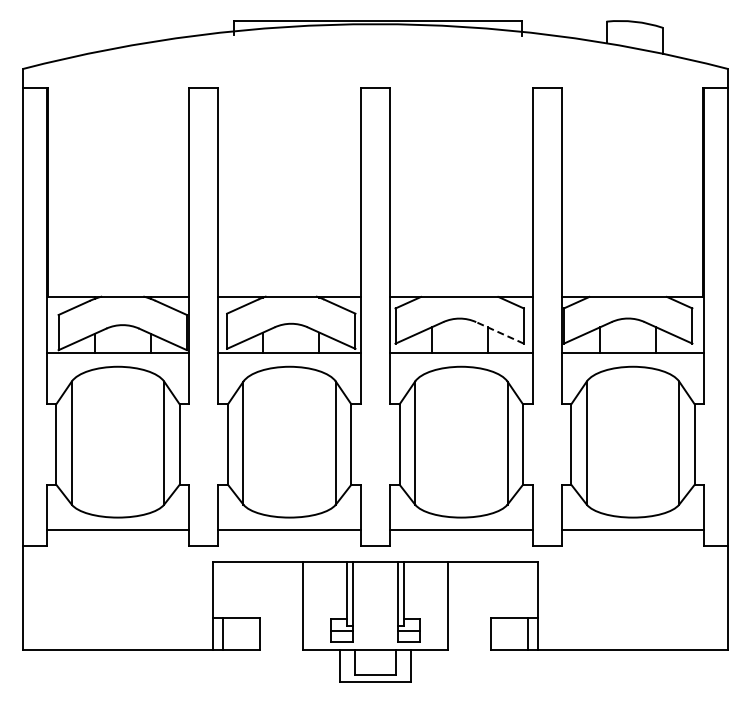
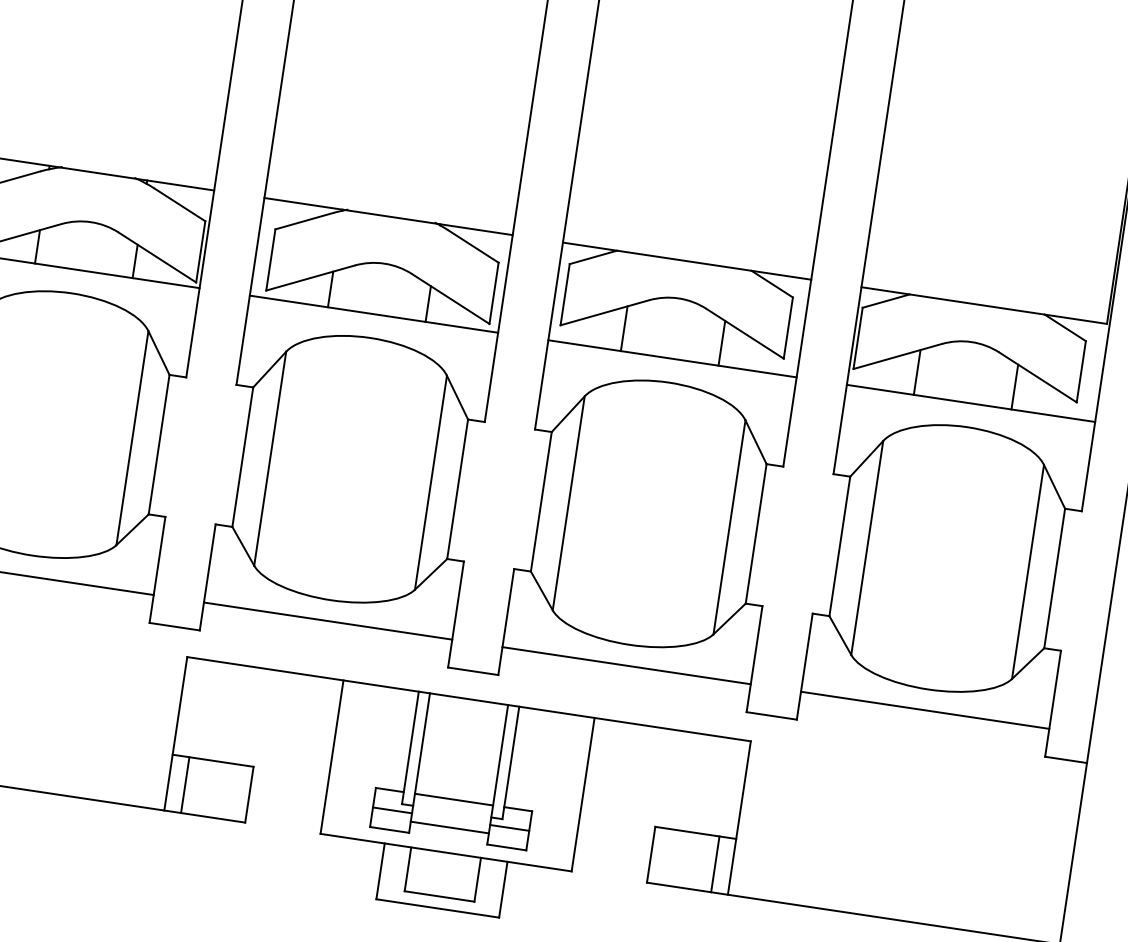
line: (499, 332) -> (744, 332), dashed -> solid
line: (375, 619) -> (454, 799), added
line: (375, 635) -> (449, 827), added

